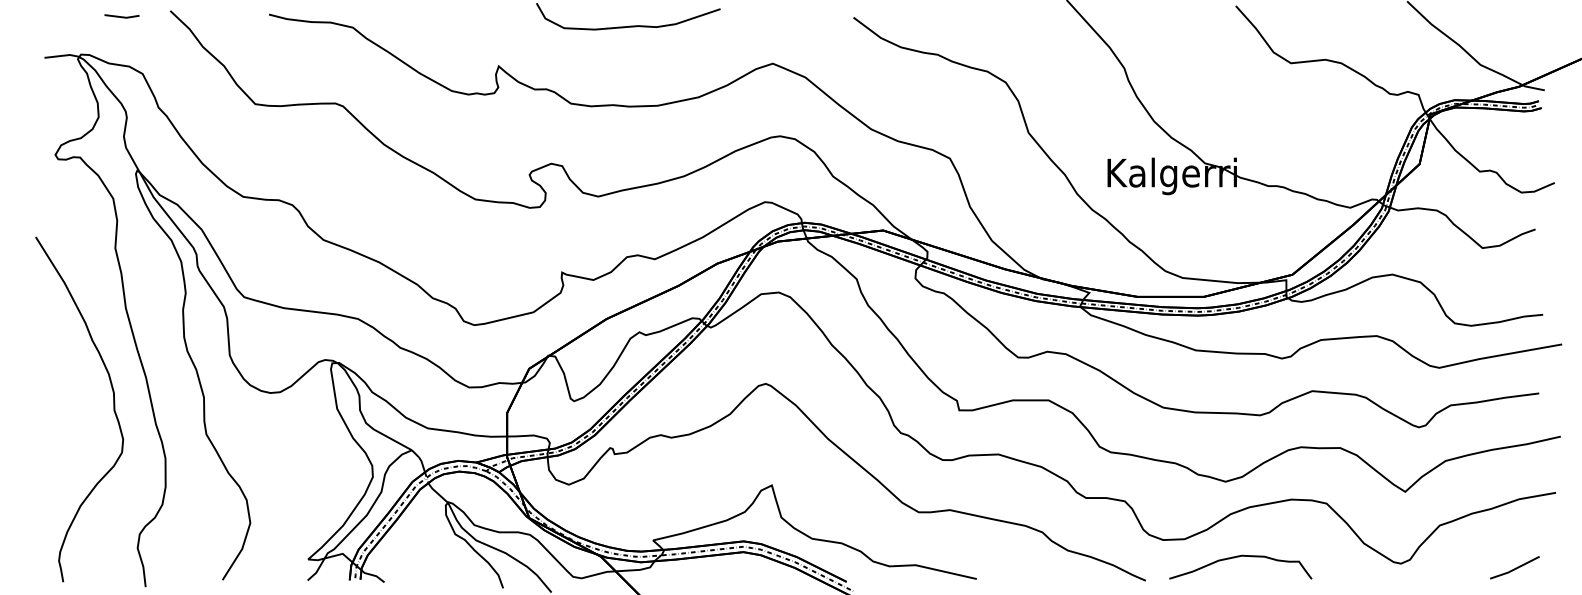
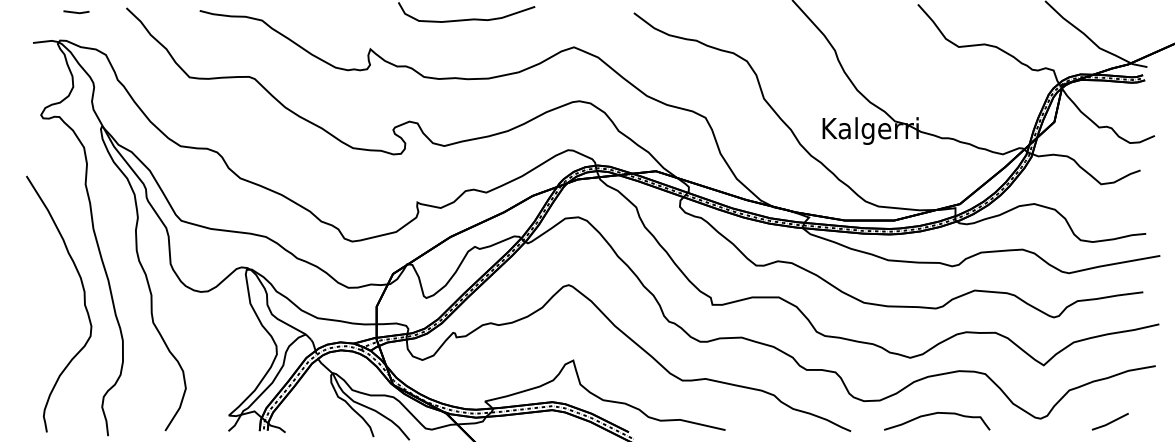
line: (121, 16) -> (76, 12), moved
curve: (1239, 557) -> (936, 414), moved
line: (1515, 567) -> (1110, 421), moved

